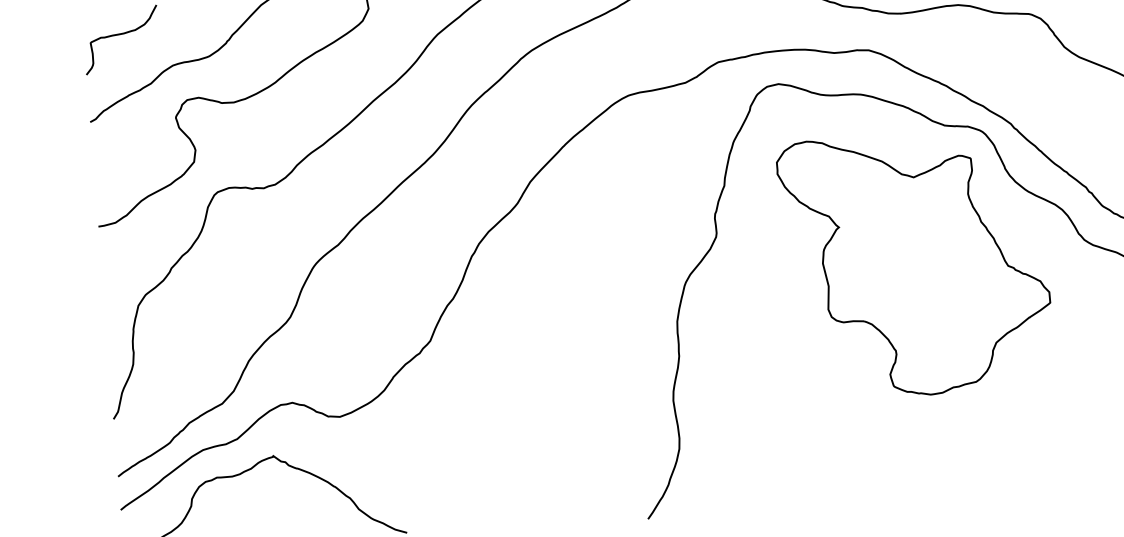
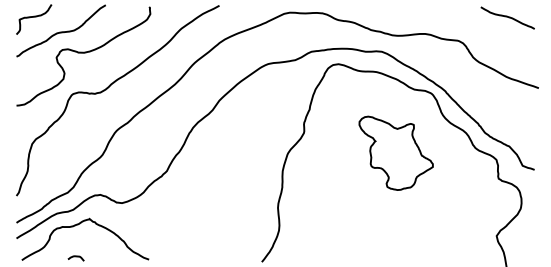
part: (917, 264) -> (396, 153), size x0.6

